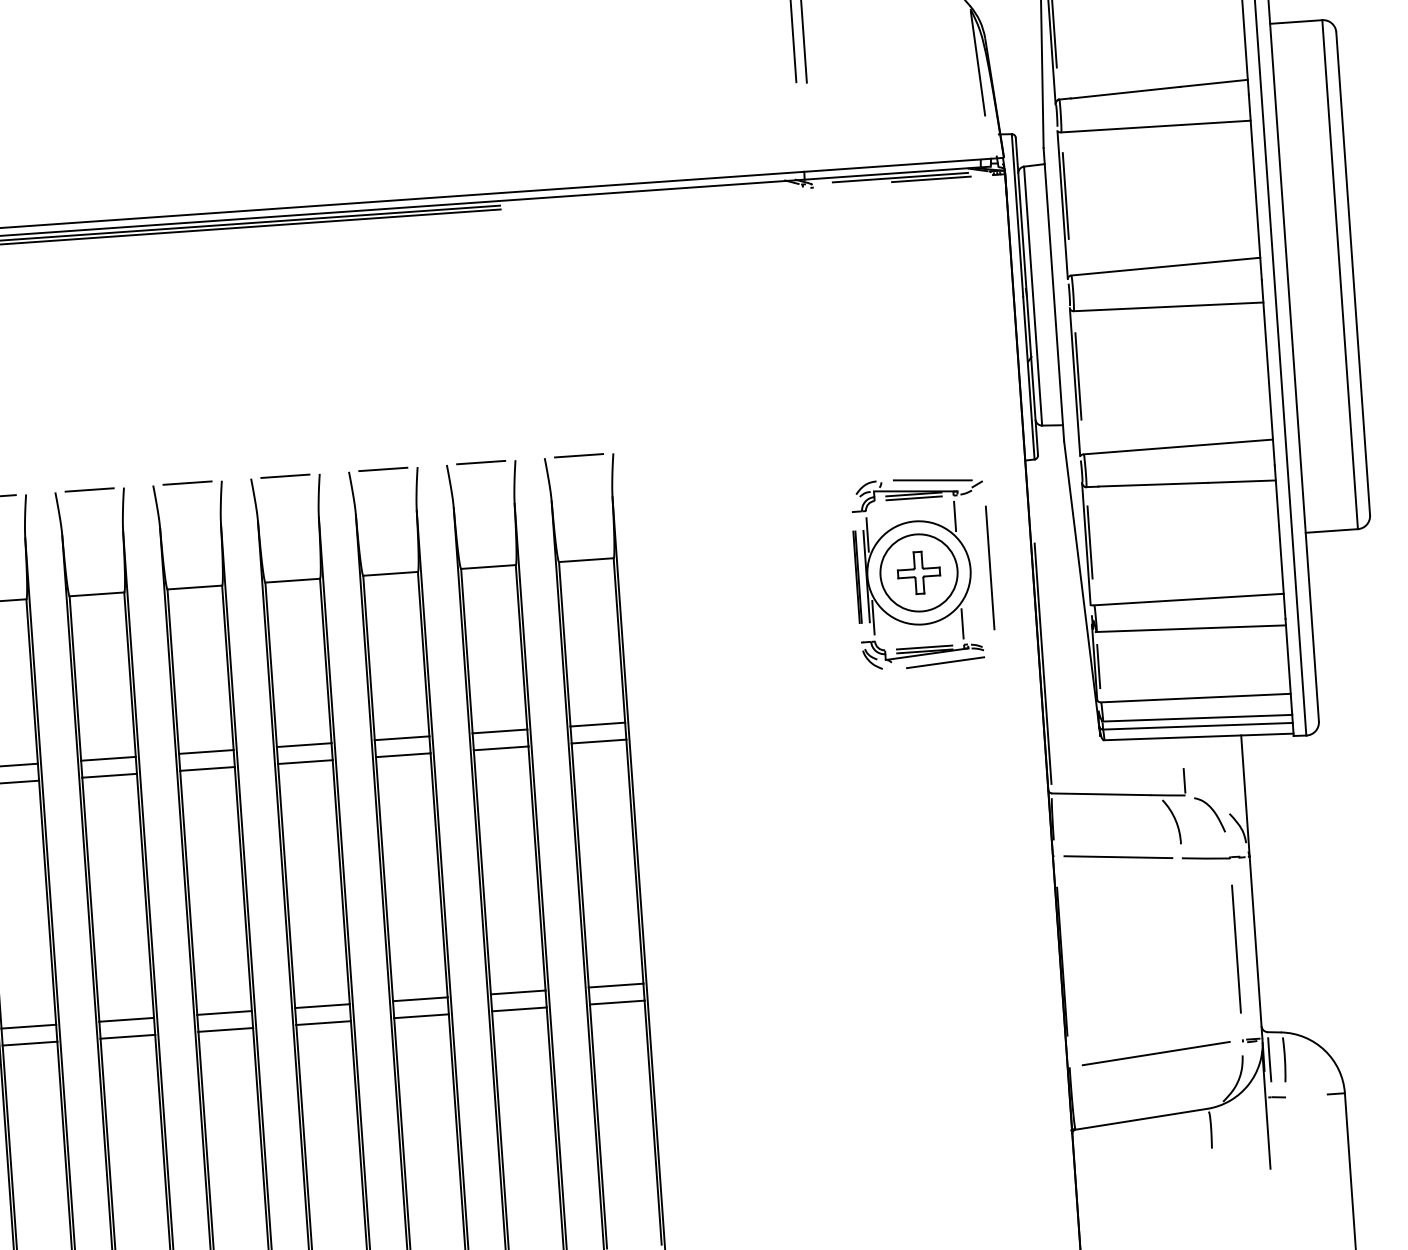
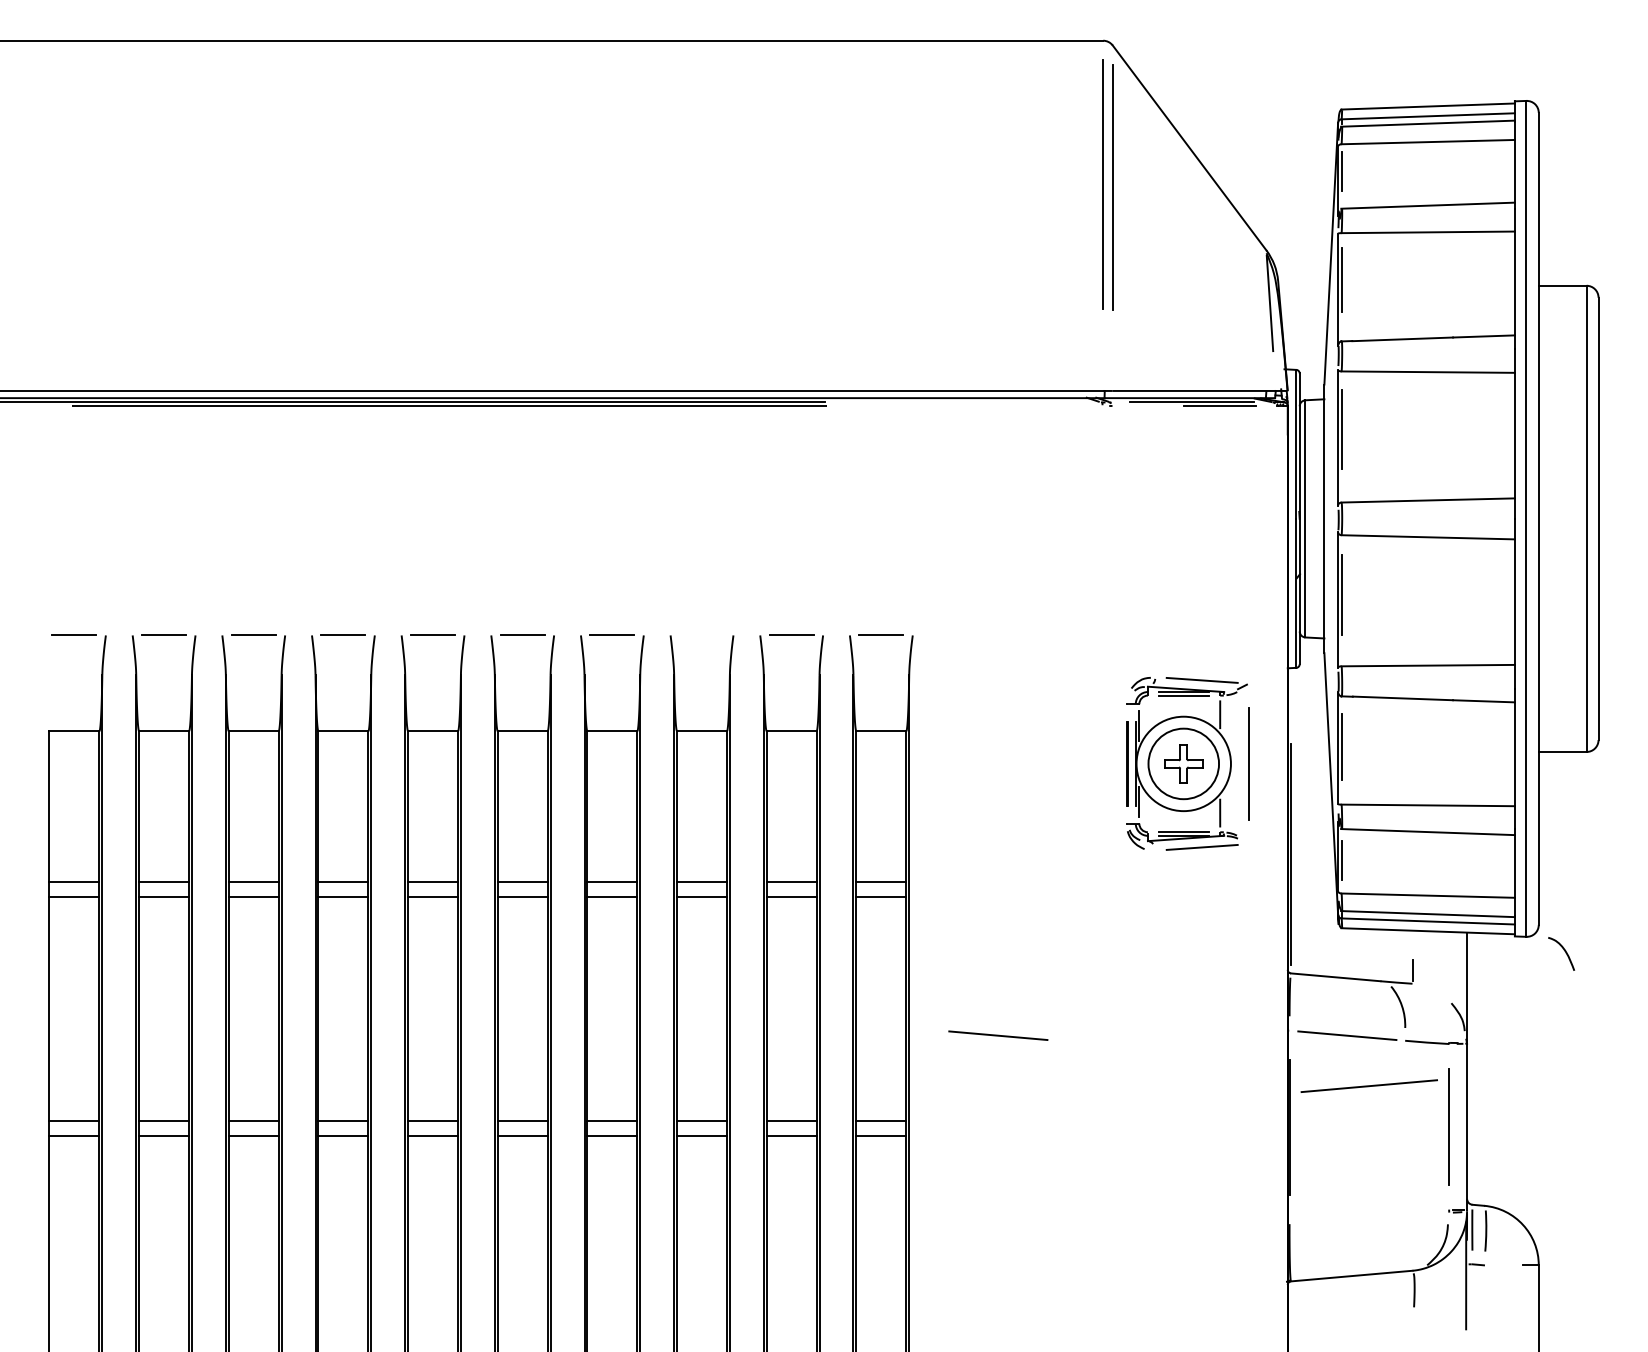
line: (383, 469) -> (702, 635), removed
curve: (1211, 810) -> (1563, 950), moved
line: (737, 883) -> (998, 1035), added
line: (1155, 1052) -> (1368, 1085), moved

